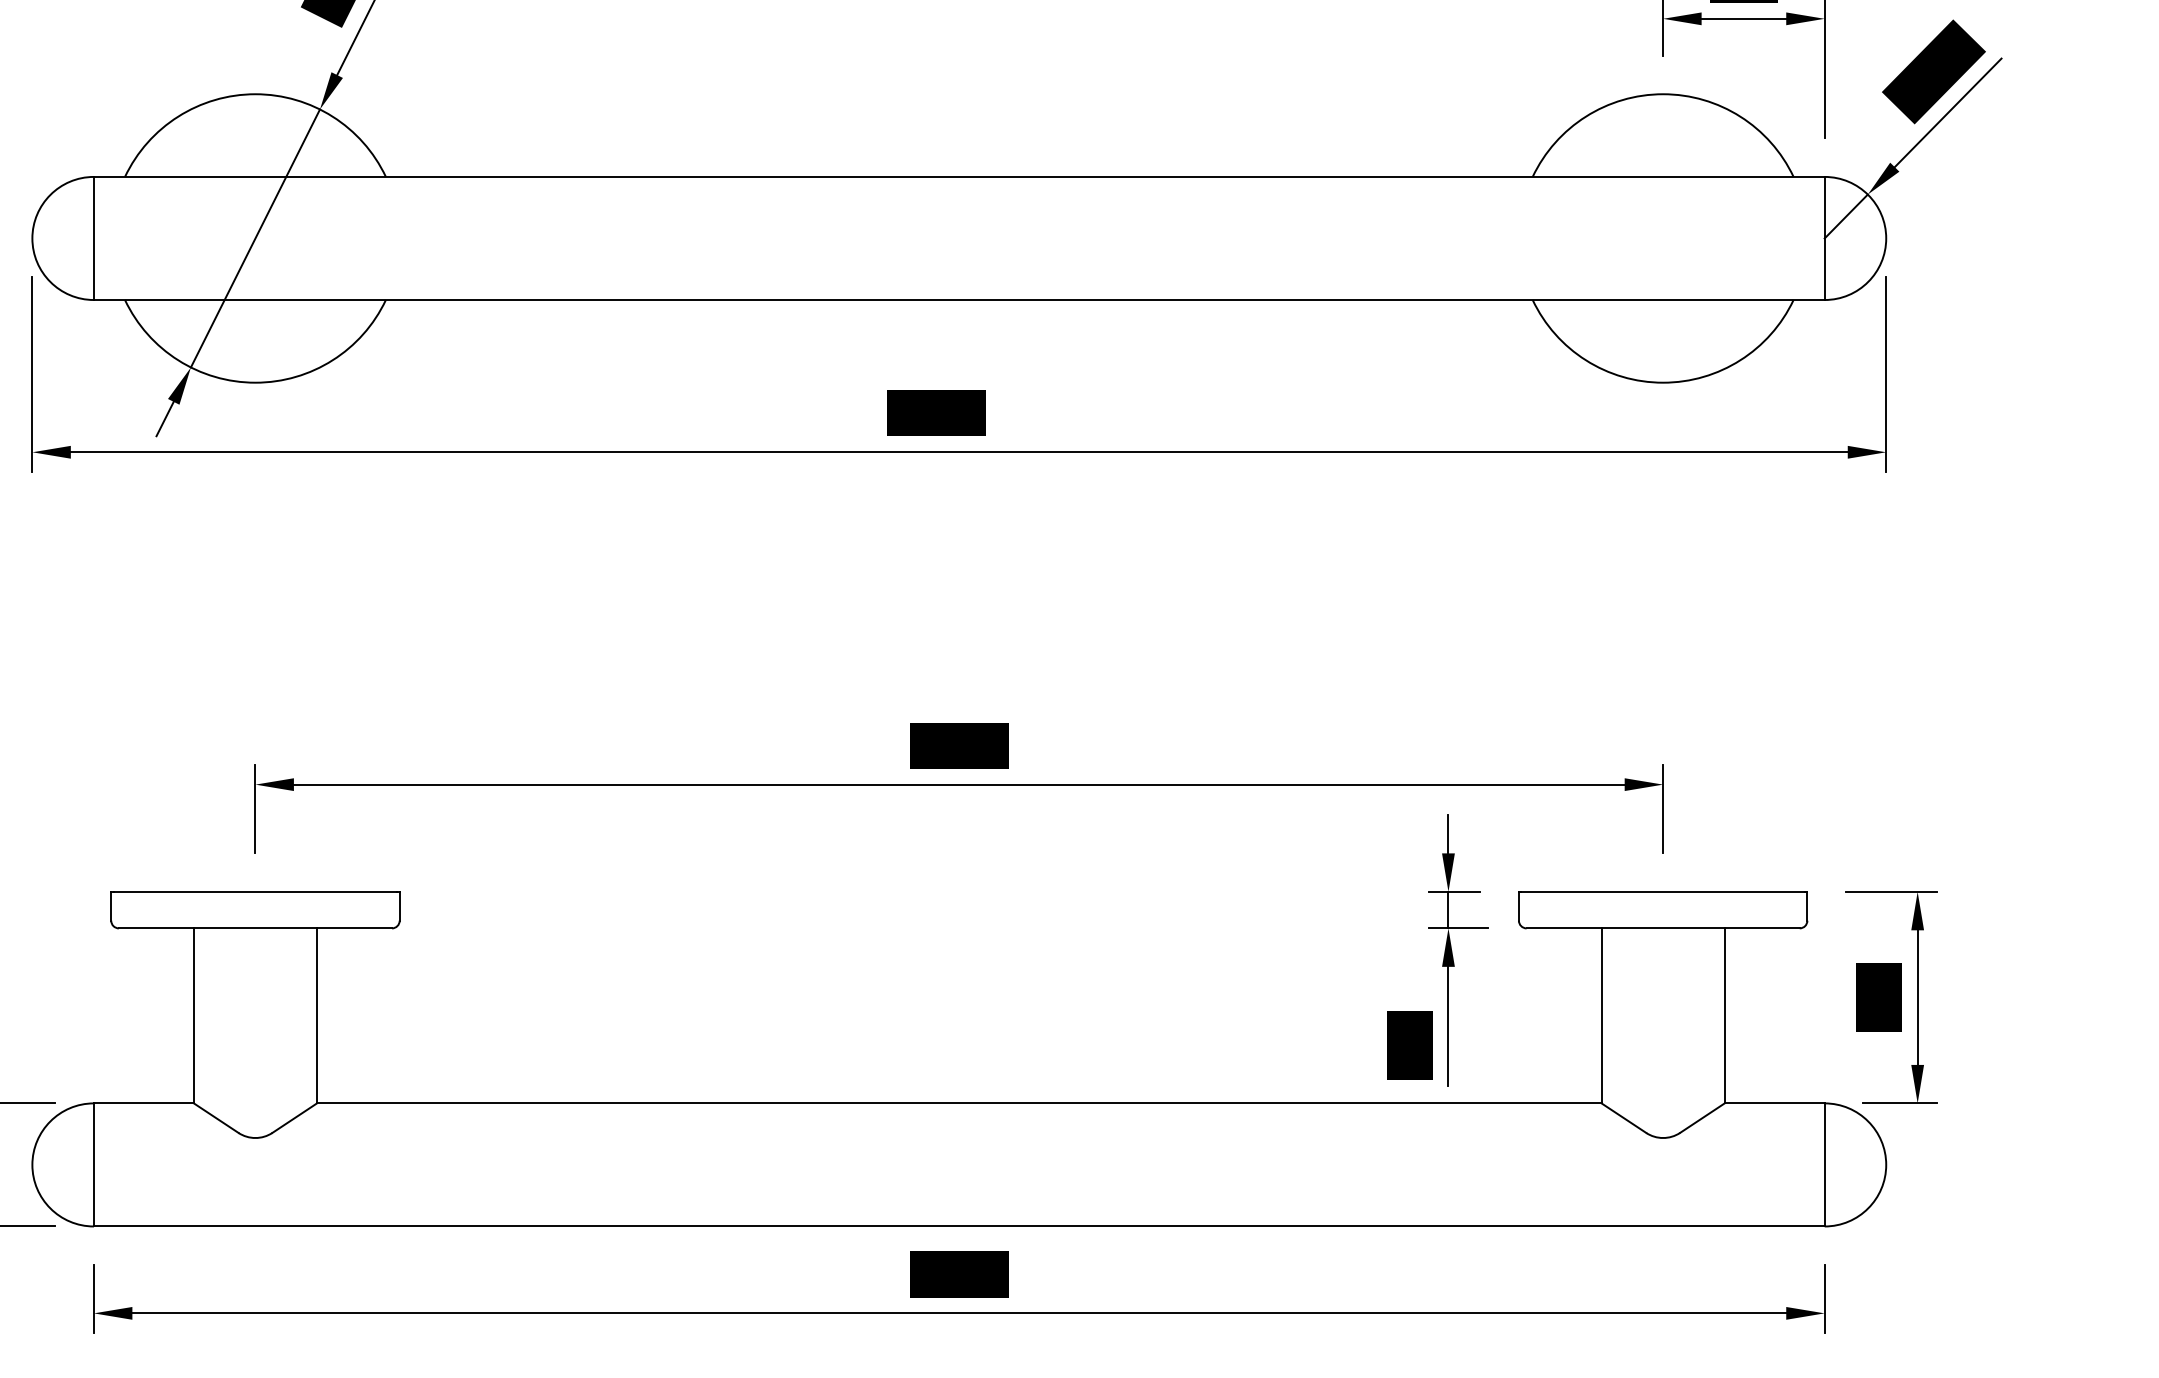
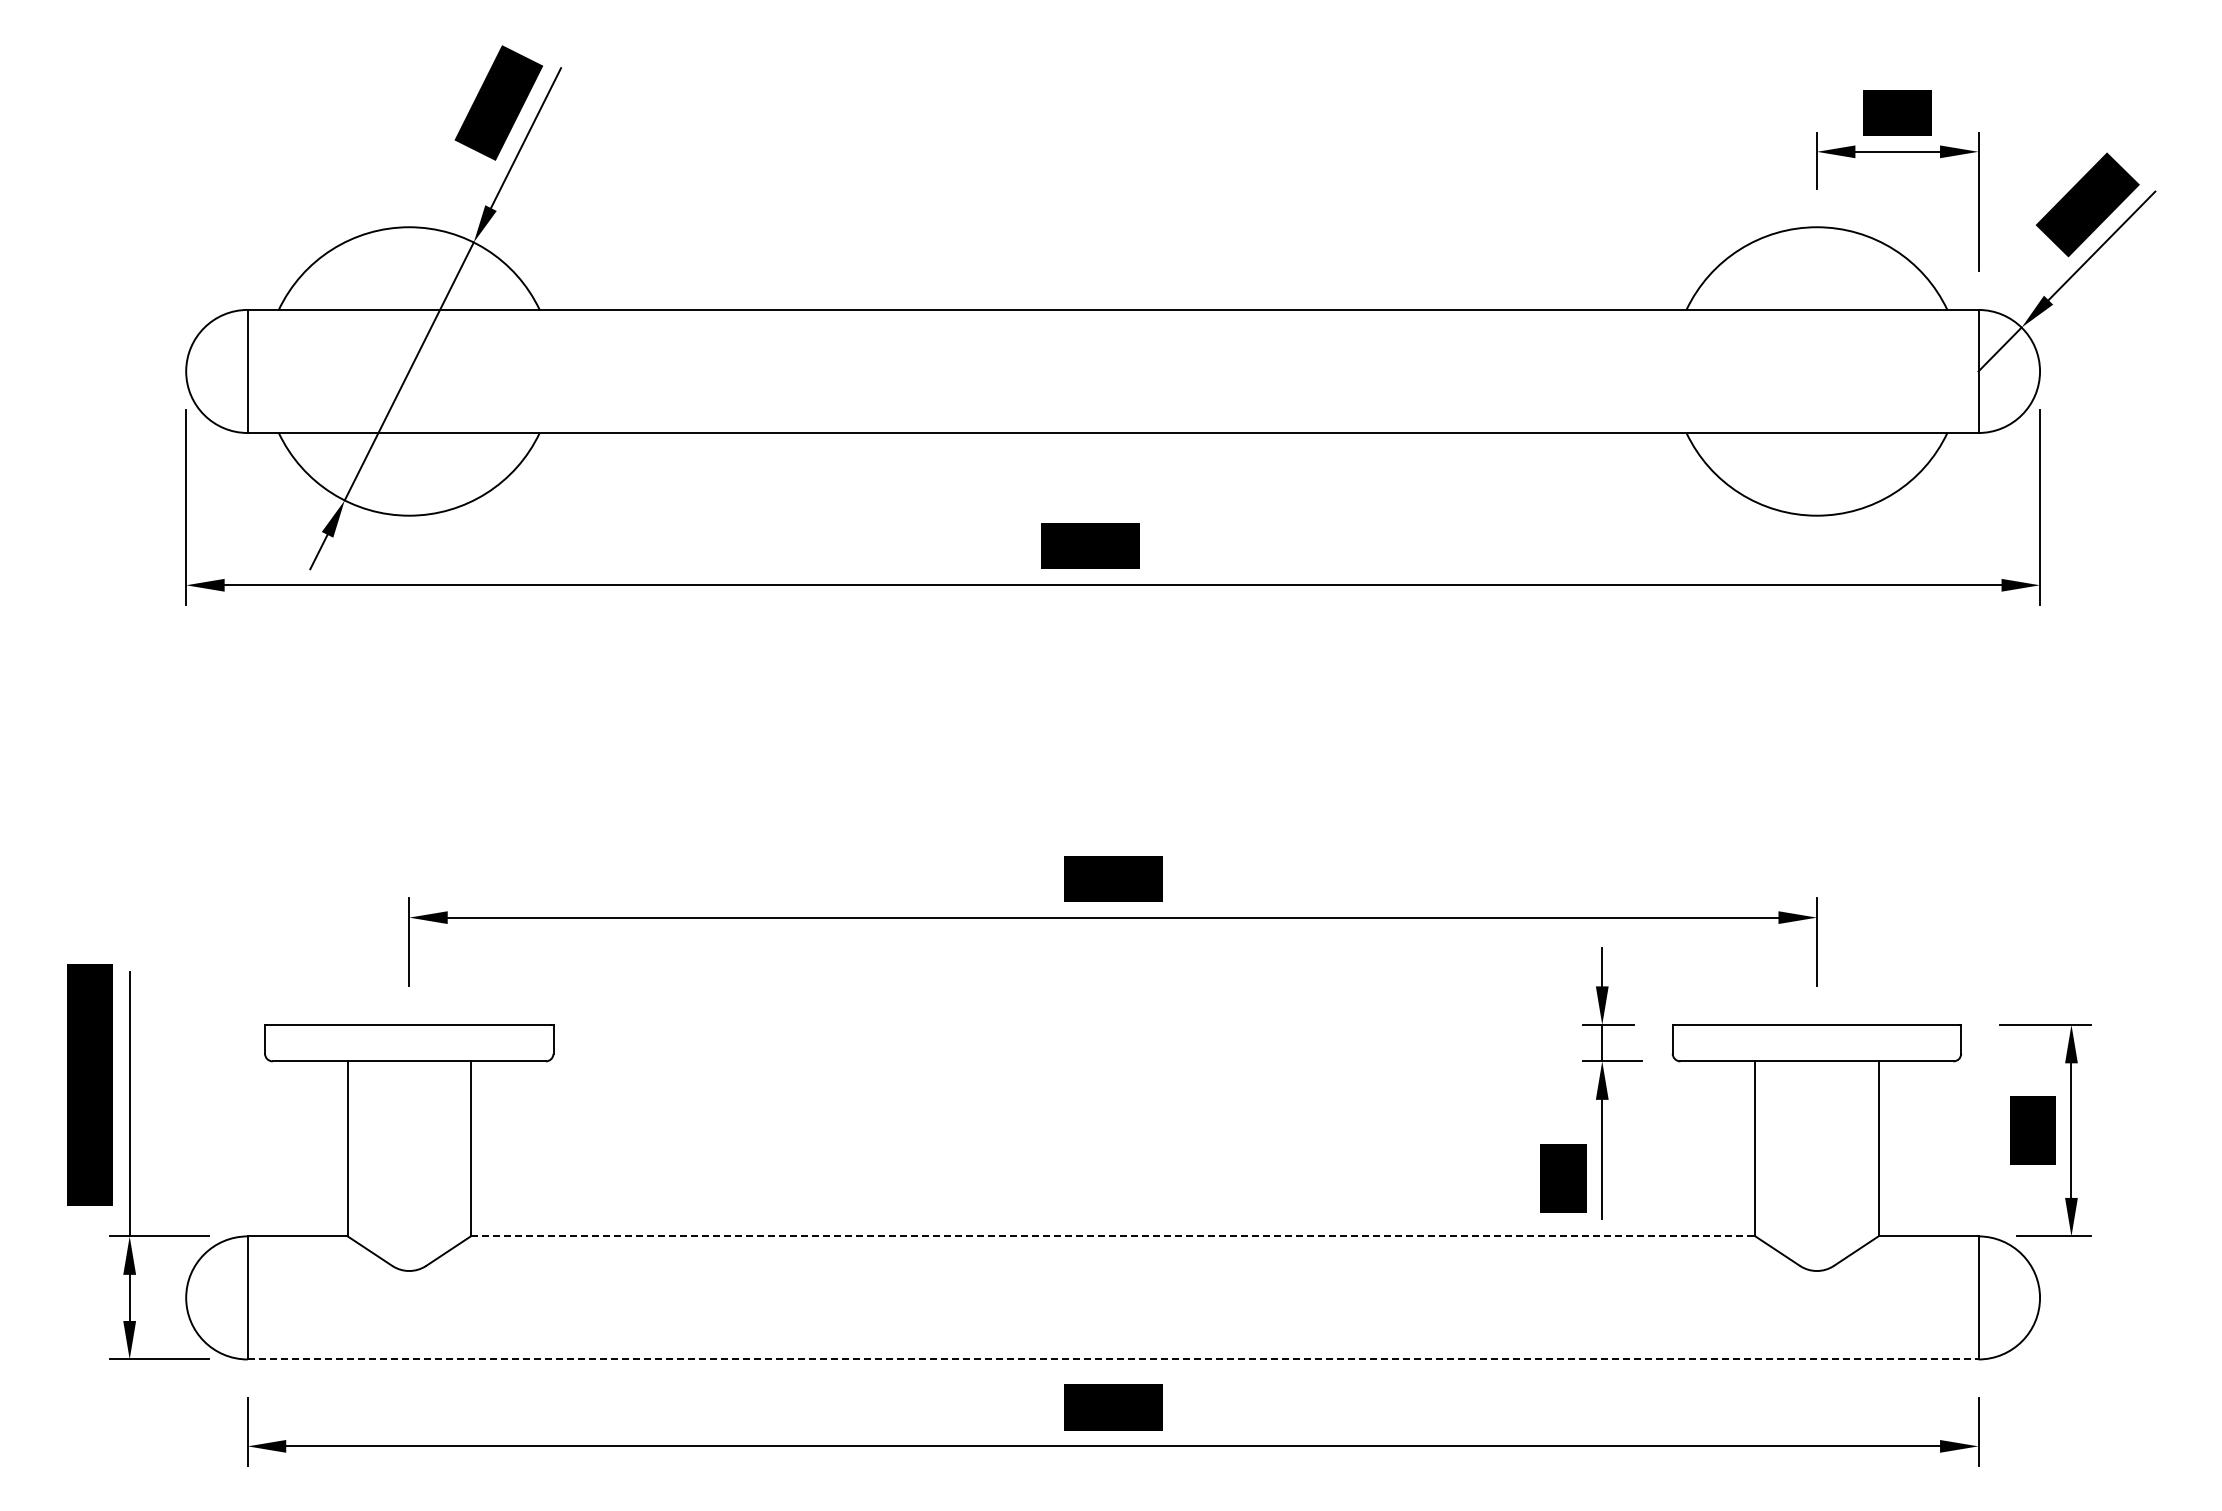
line: (959, 1103) -> (1113, 1236), solid -> dashed
line: (959, 1226) -> (1113, 1359), solid -> dashed

